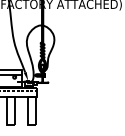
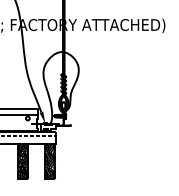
hatch: (11, 110) -> (23, 161), added
hatch: (32, 110) -> (50, 161), added

